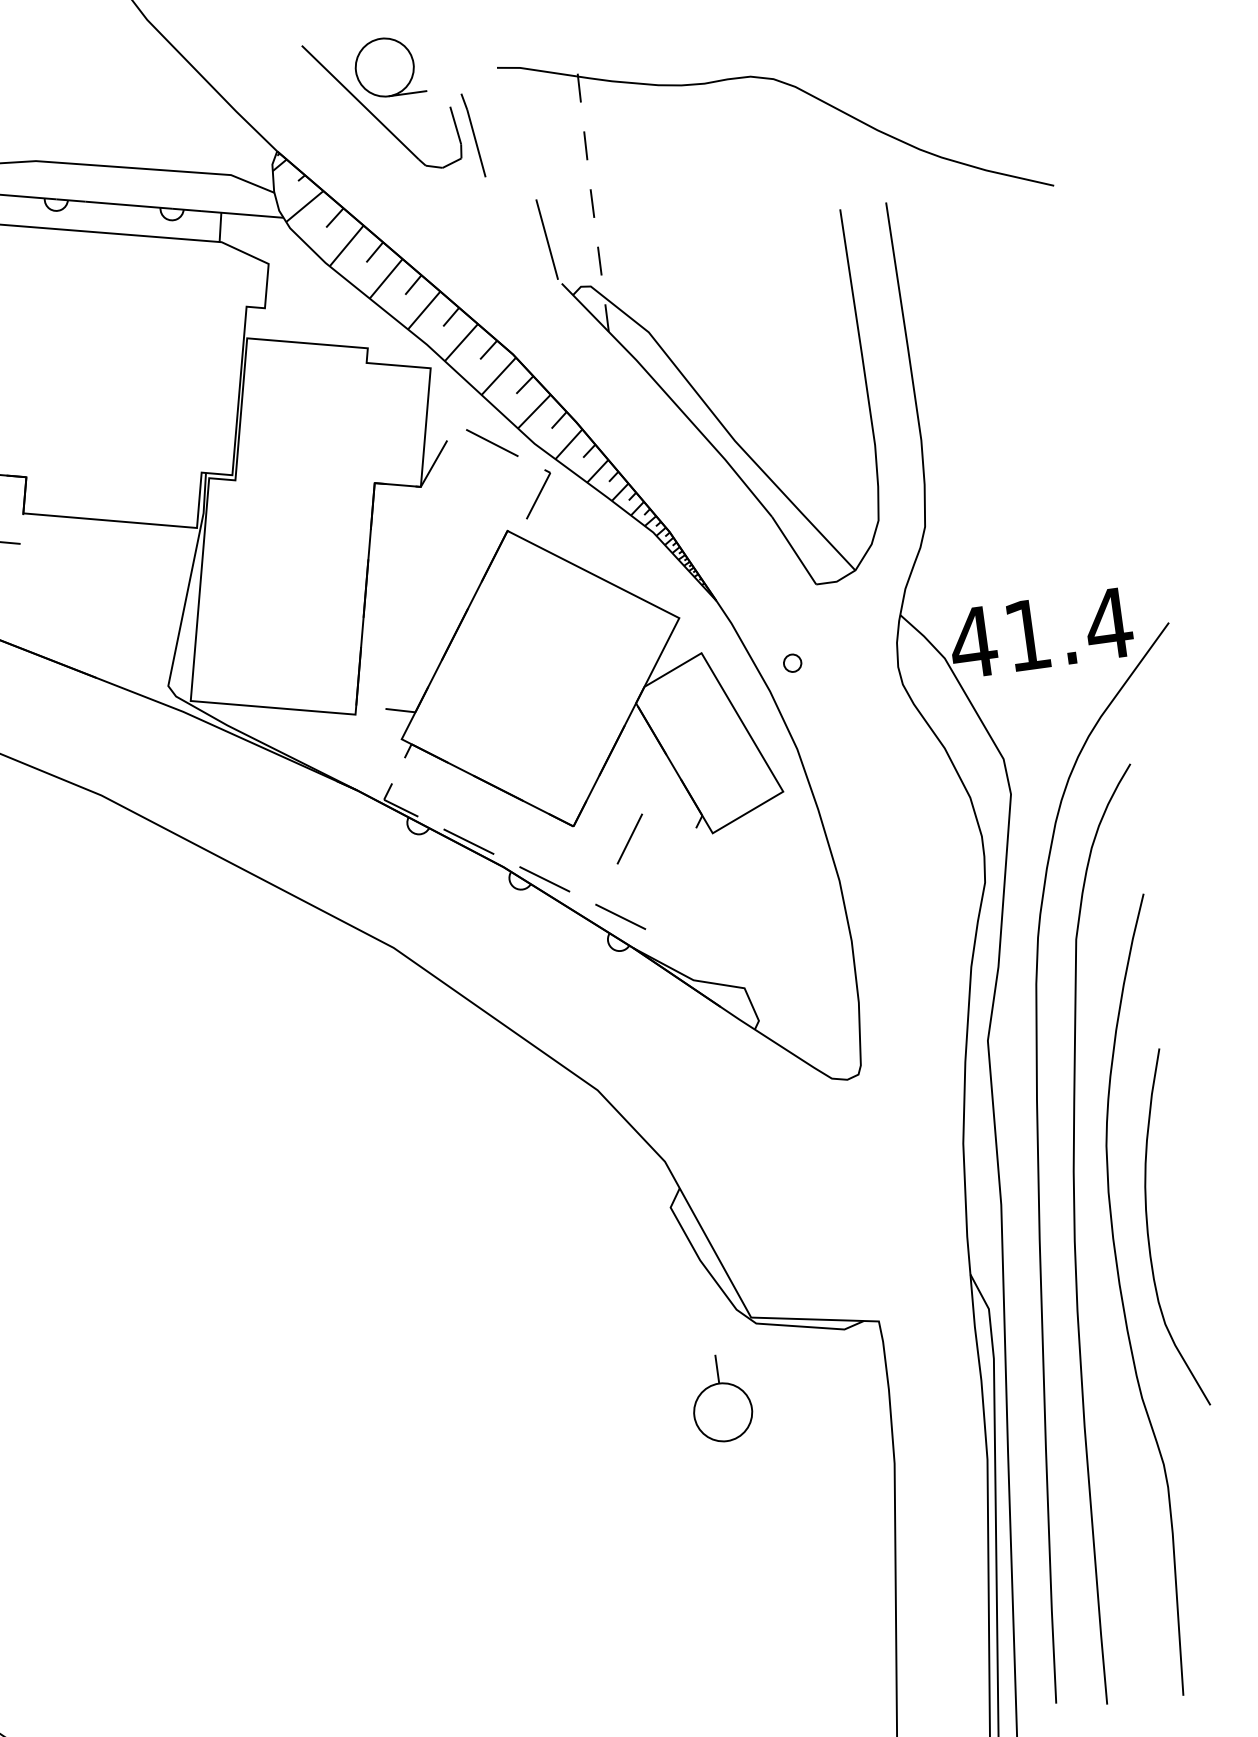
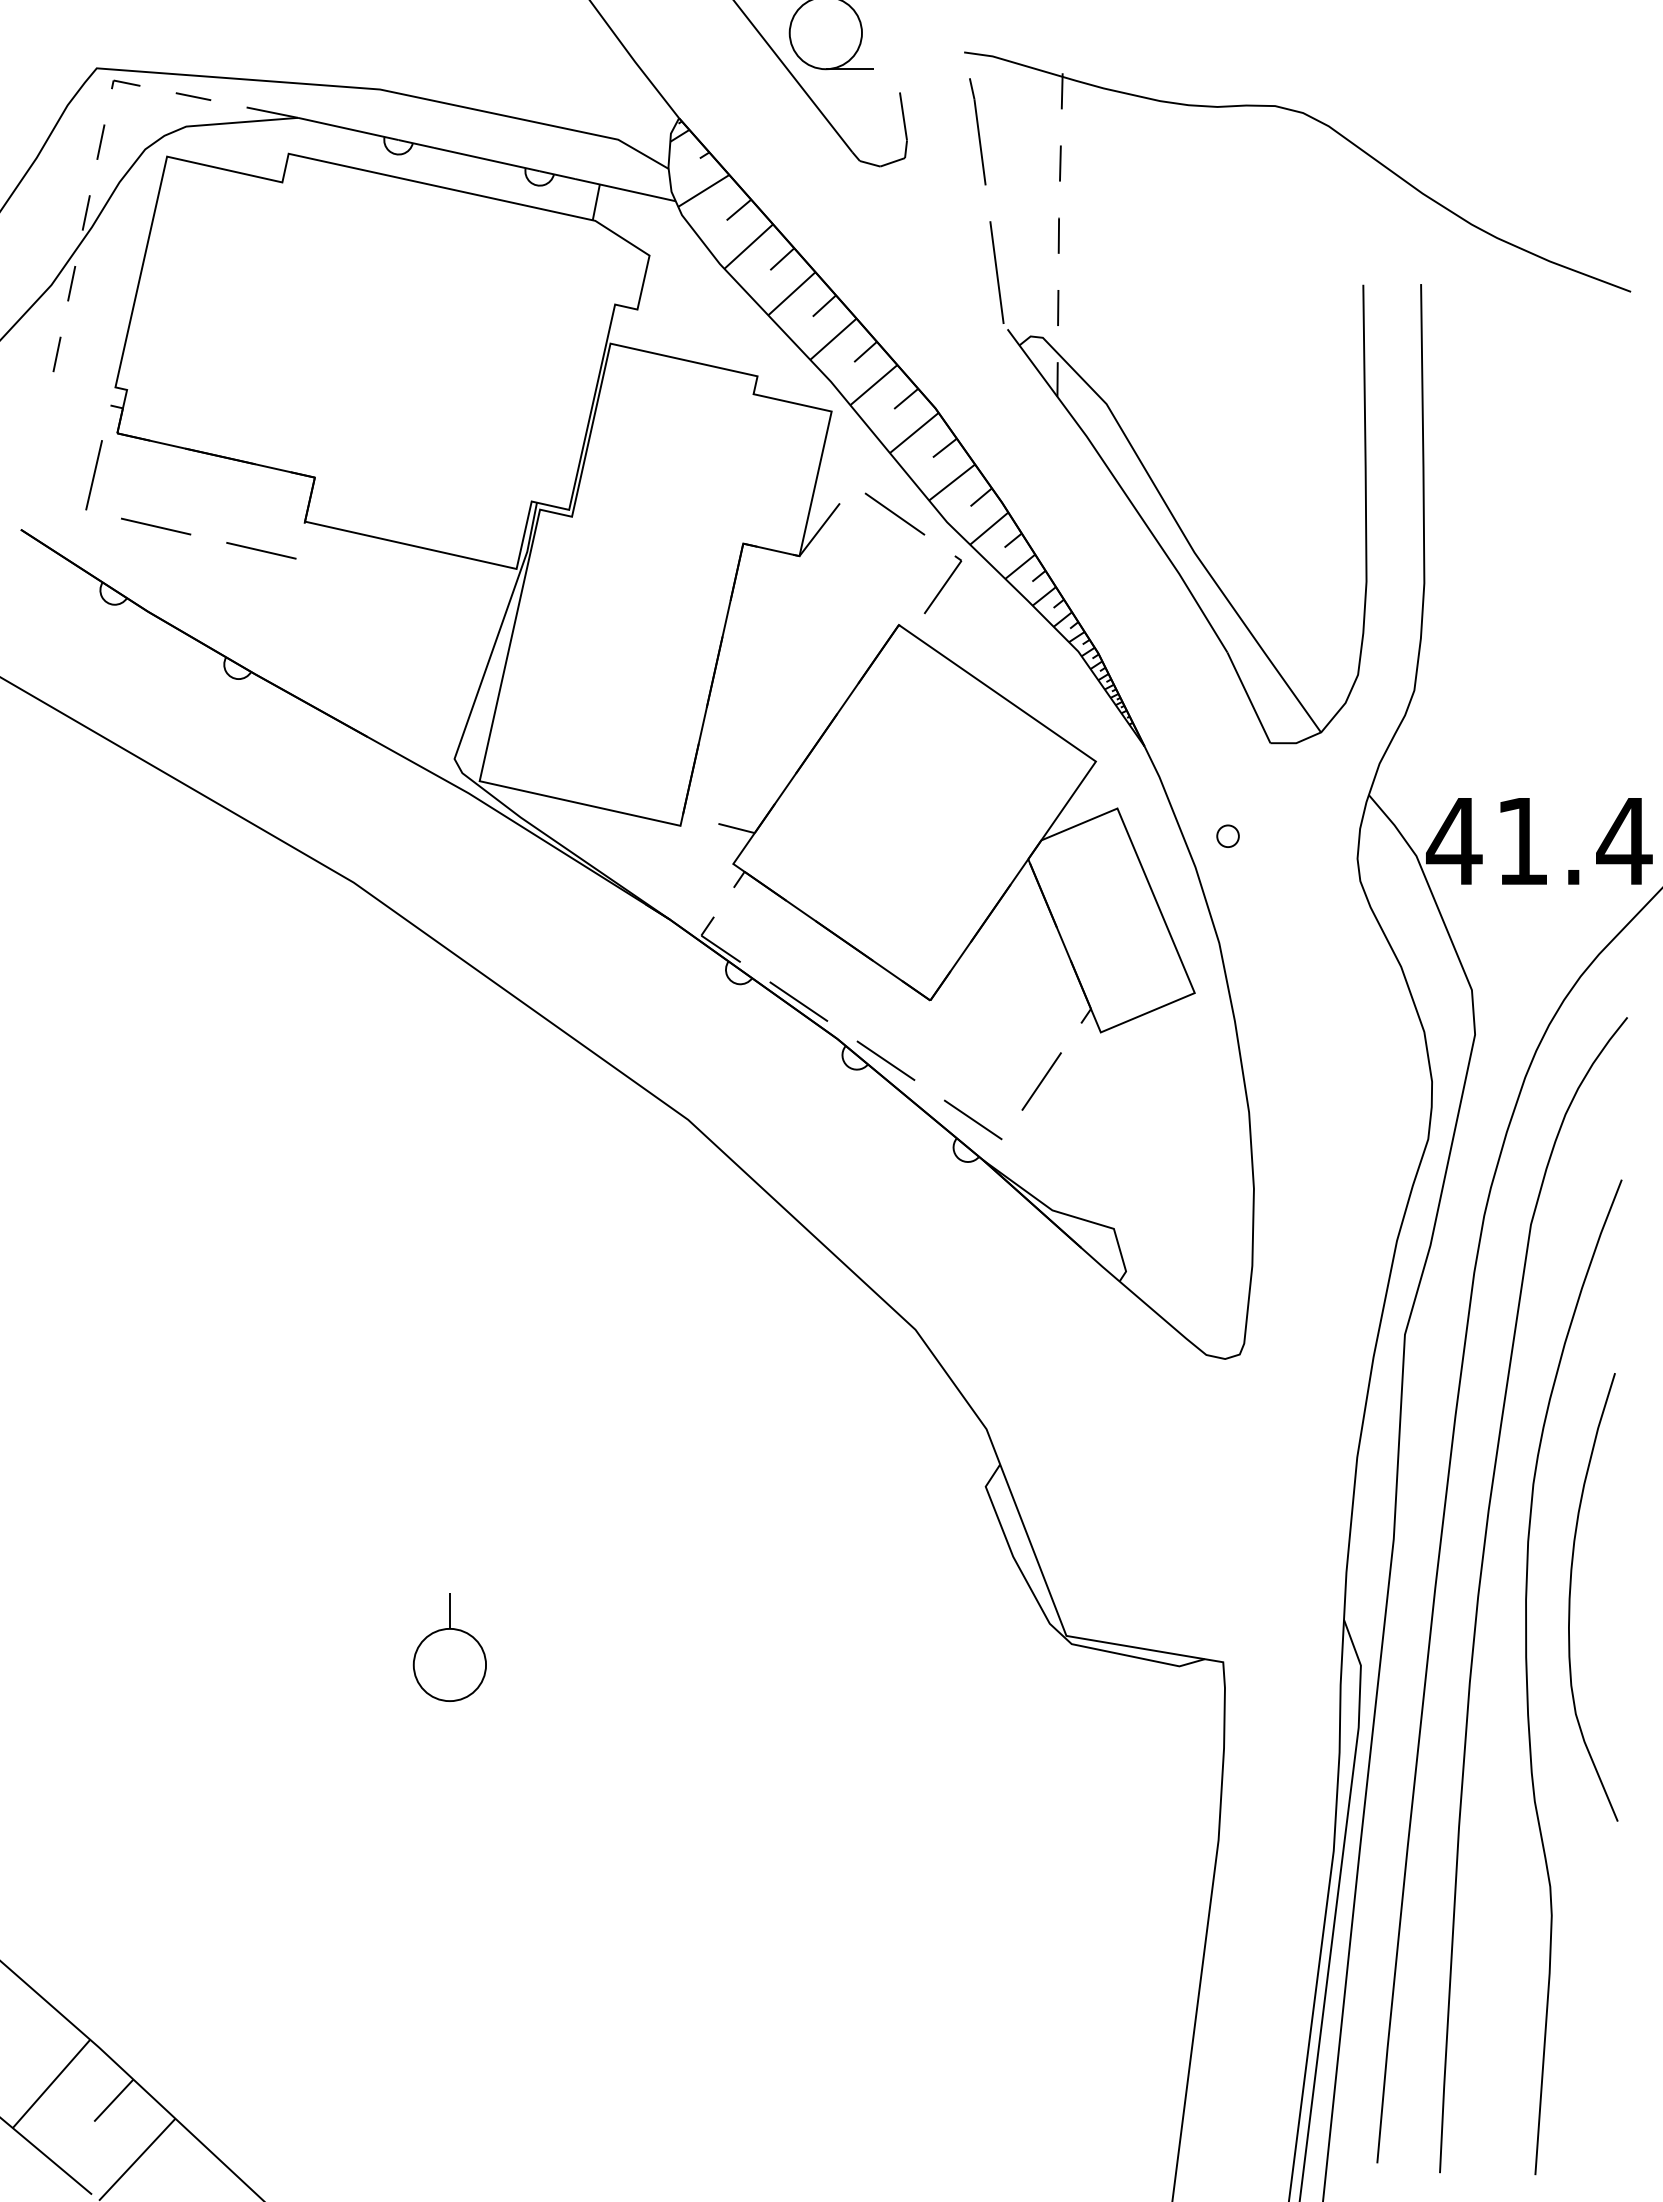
part: (473, 135) -> (977, 131), moved
line: (629, 839) -> (1041, 1081), moved
part: (720, 1398) -> (449, 1647), moved

